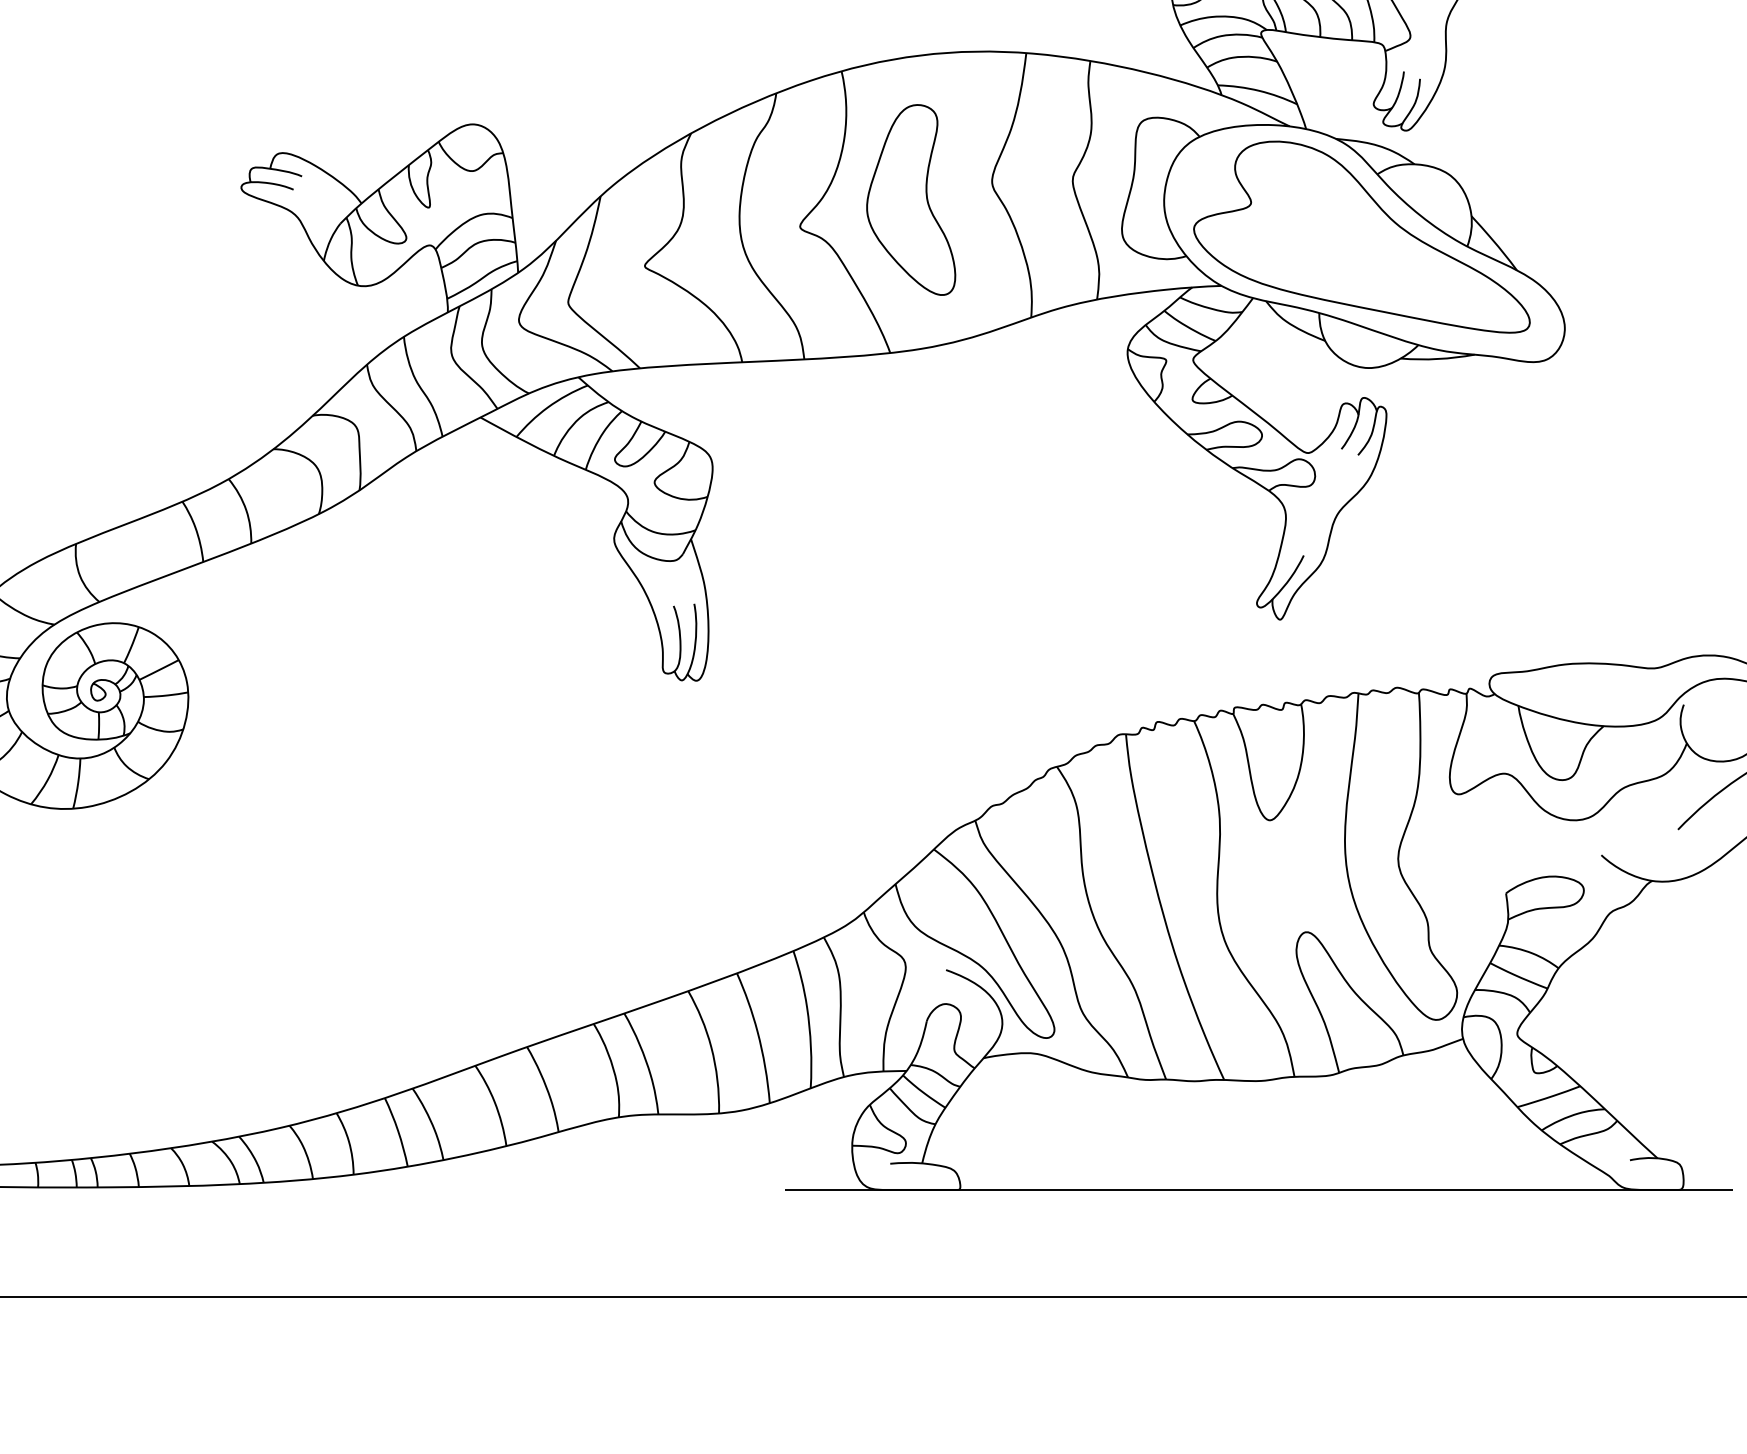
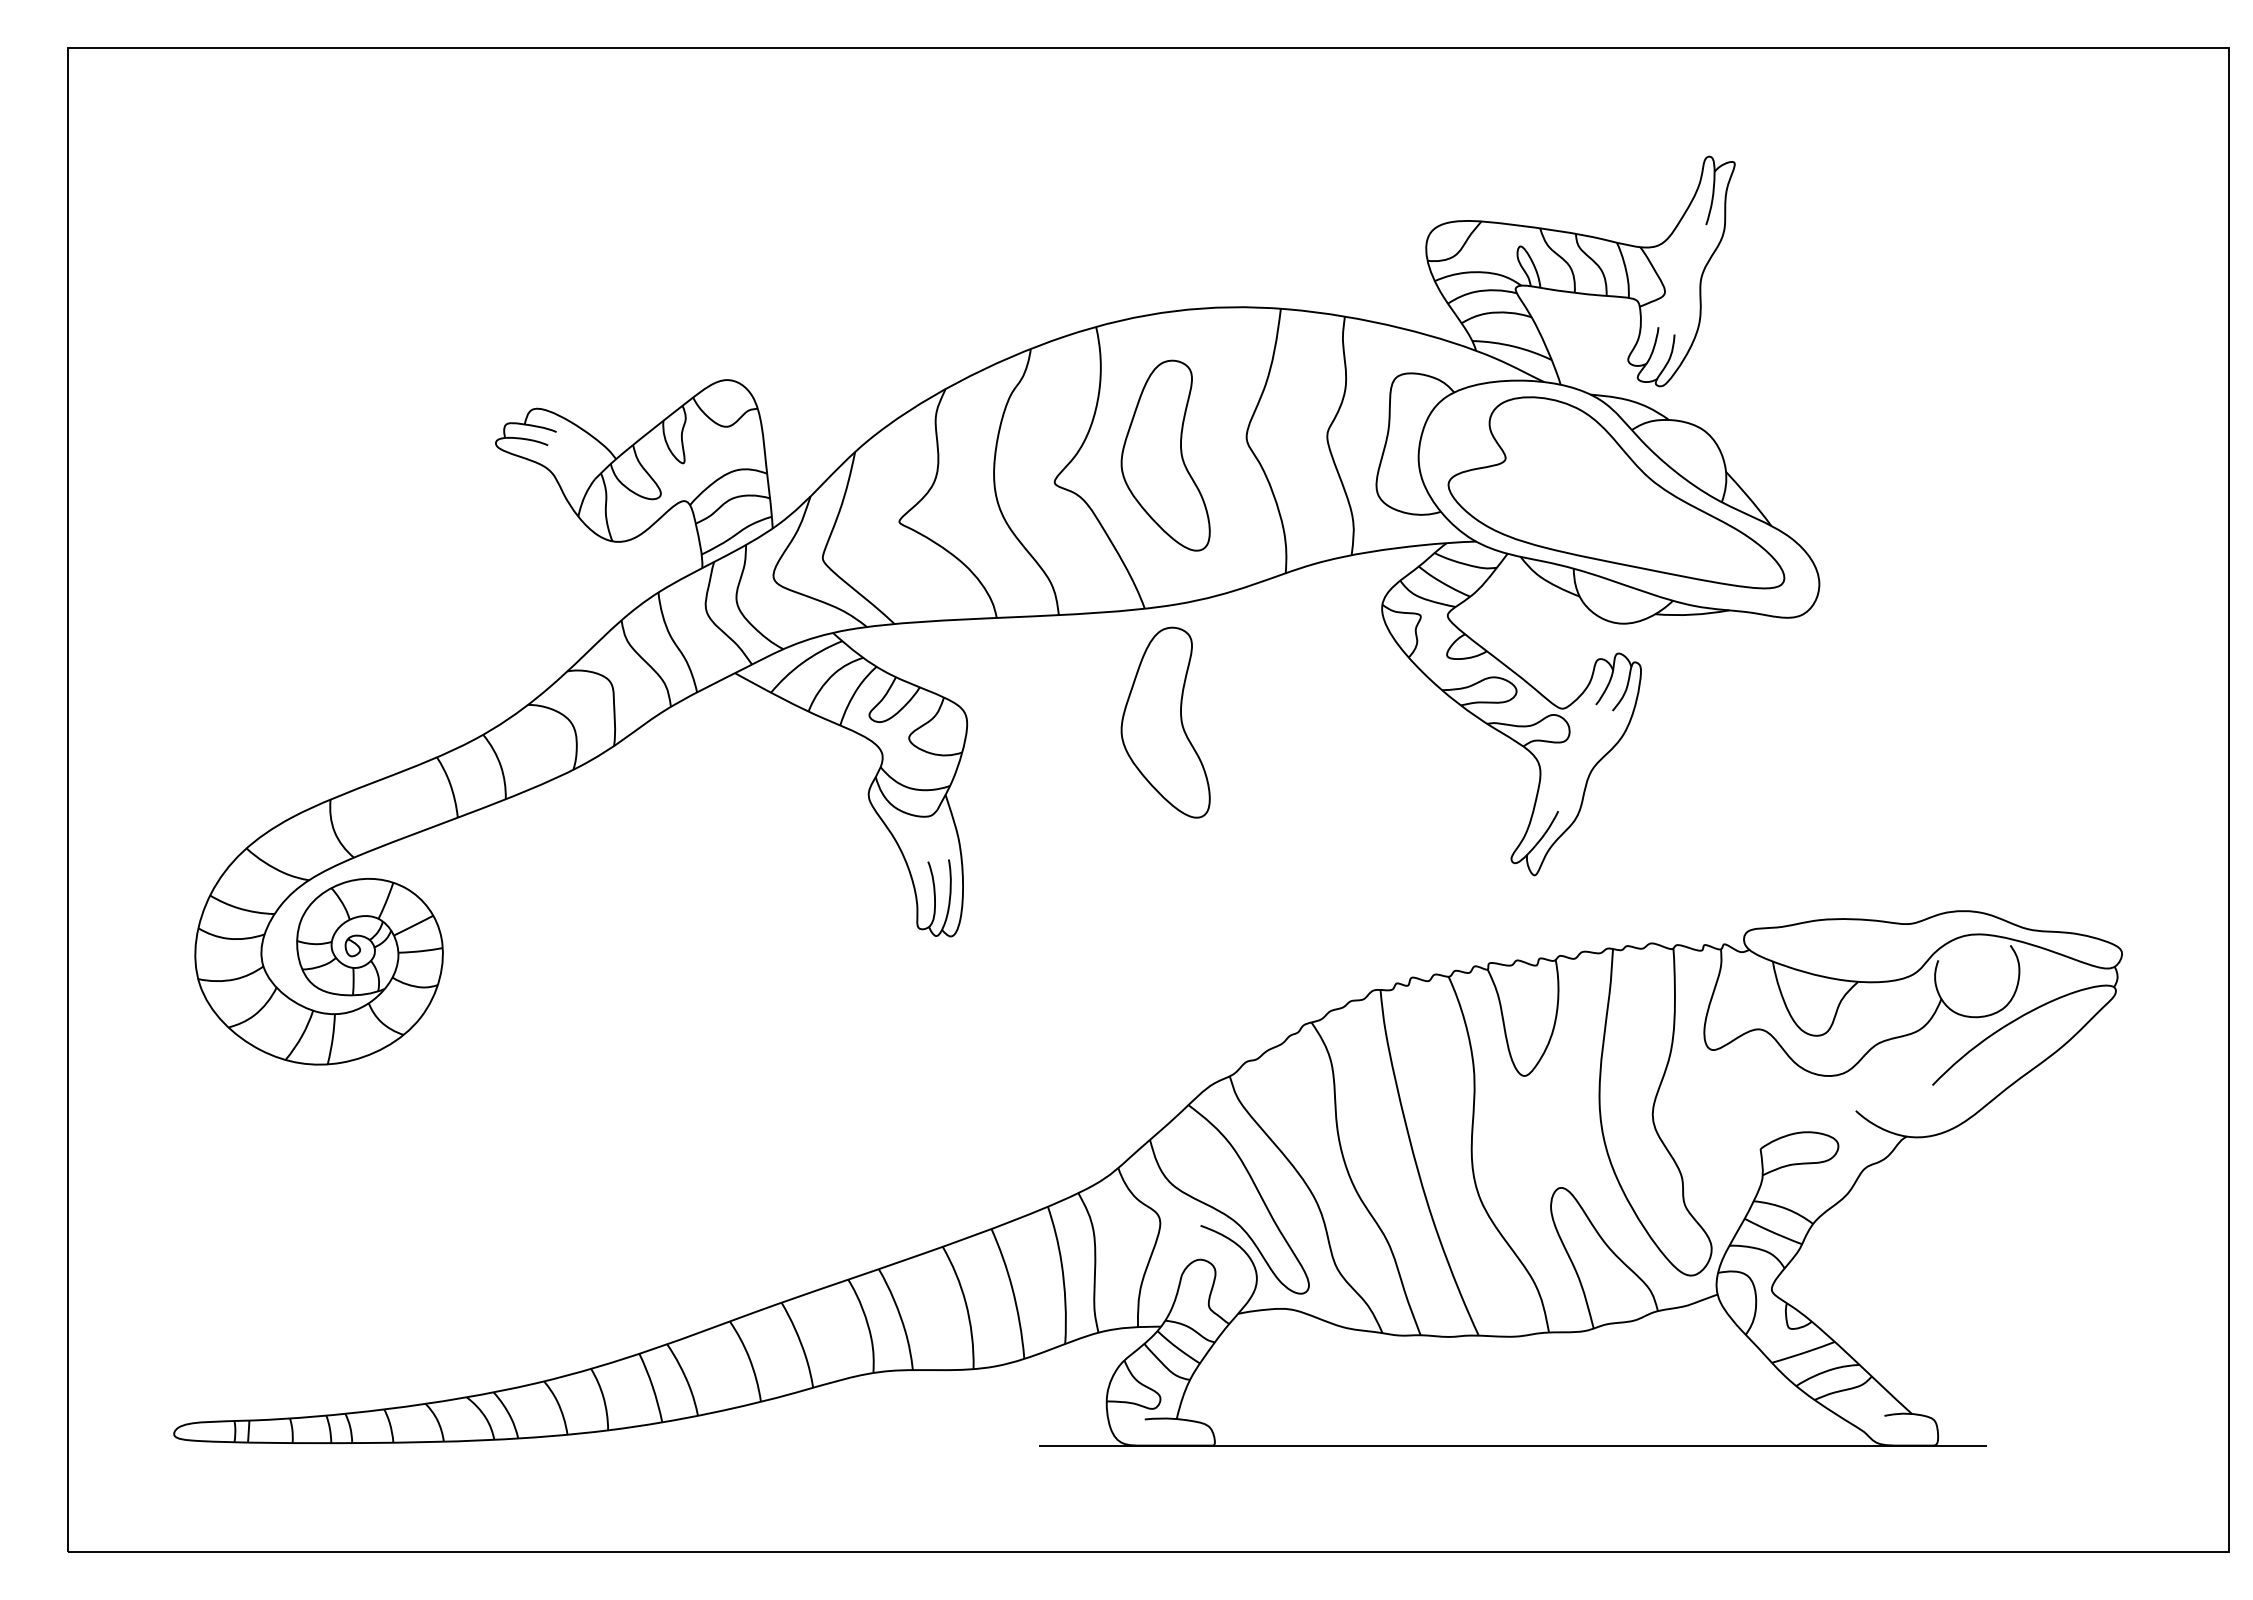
part: (910, 466) -> (1165, 722), added

